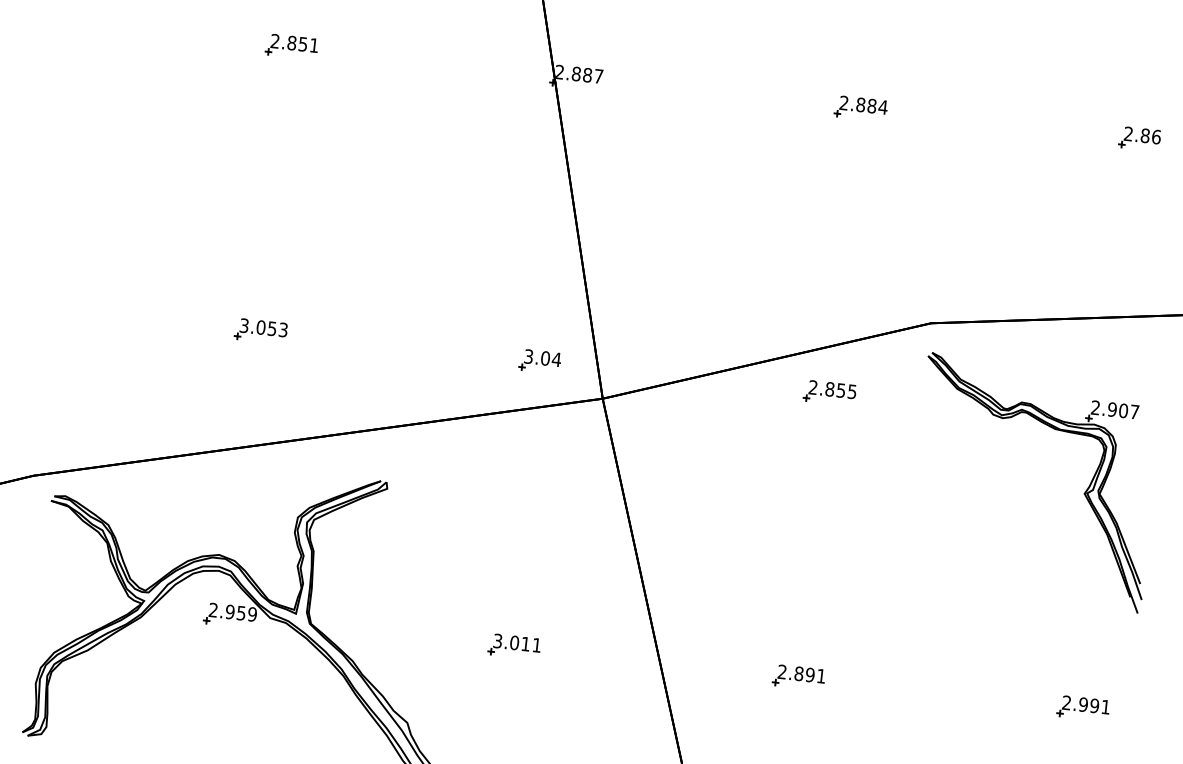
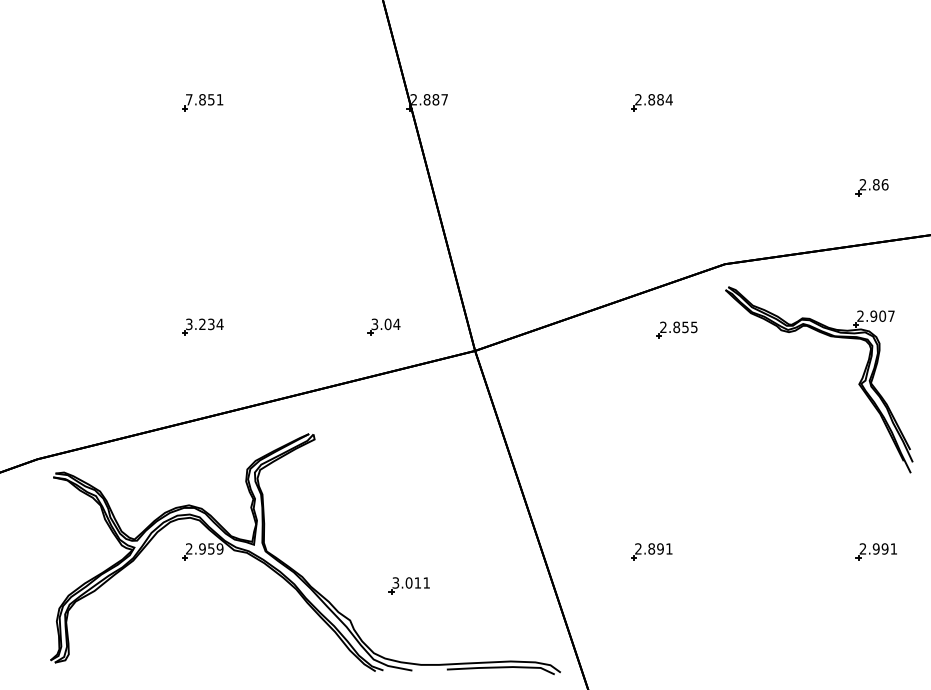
text: (275, 41) -> (189, 99), 2.851 -> 7.851
part: (1138, 138) -> (871, 187), moved
text: (272, 328) -> (211, 324), 3.053 -> 3.234
part: (539, 360) -> (383, 326), moved
part: (829, 392) -> (676, 329), moved
part: (513, 646) -> (408, 585), moved

